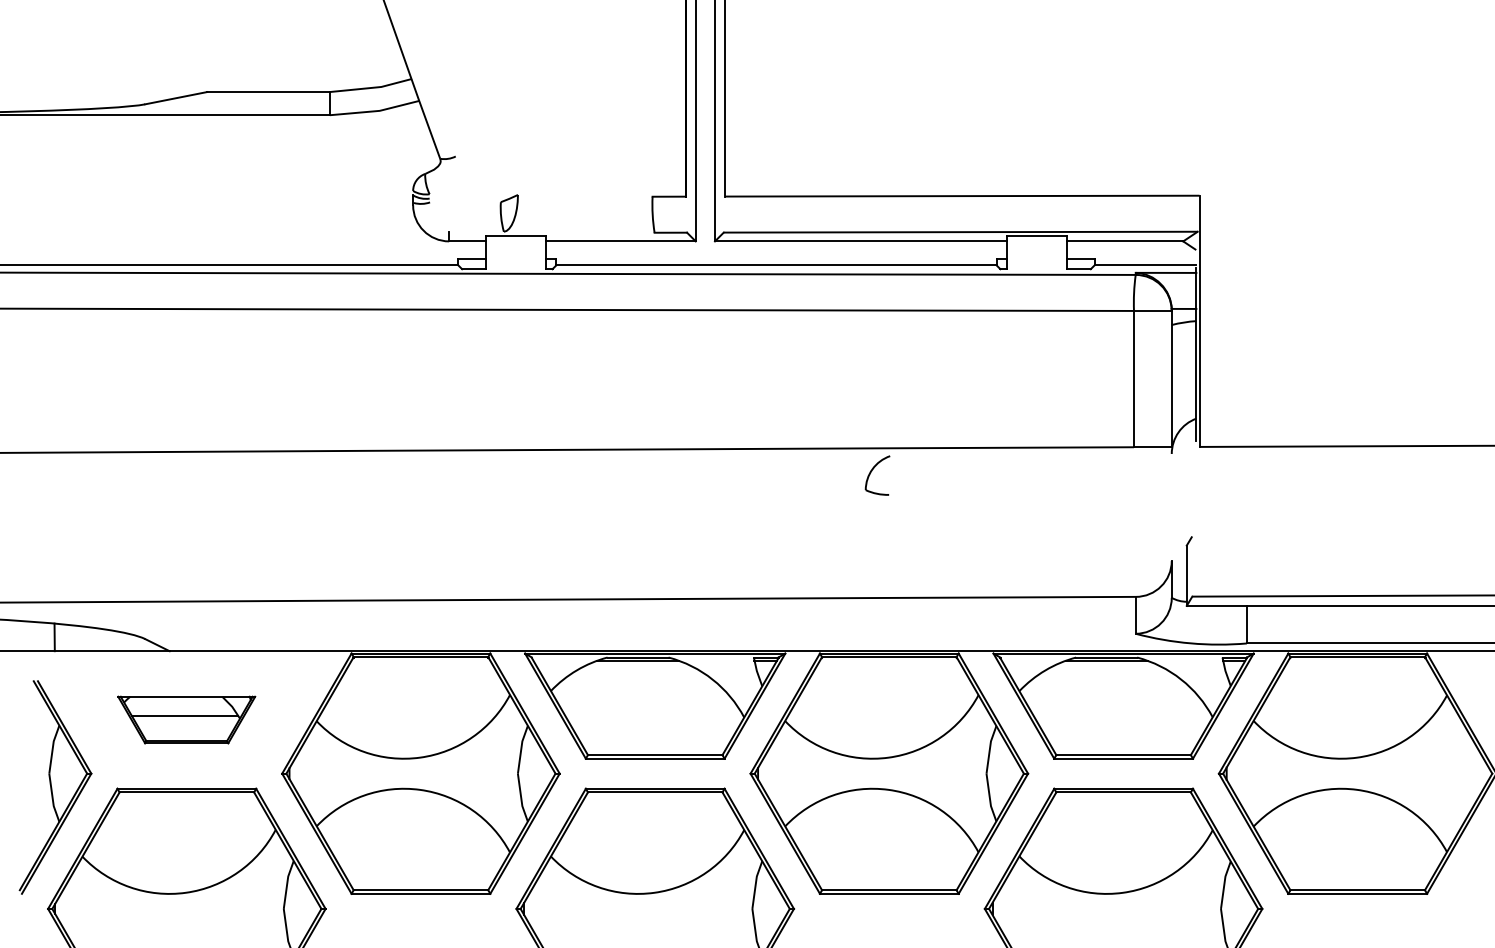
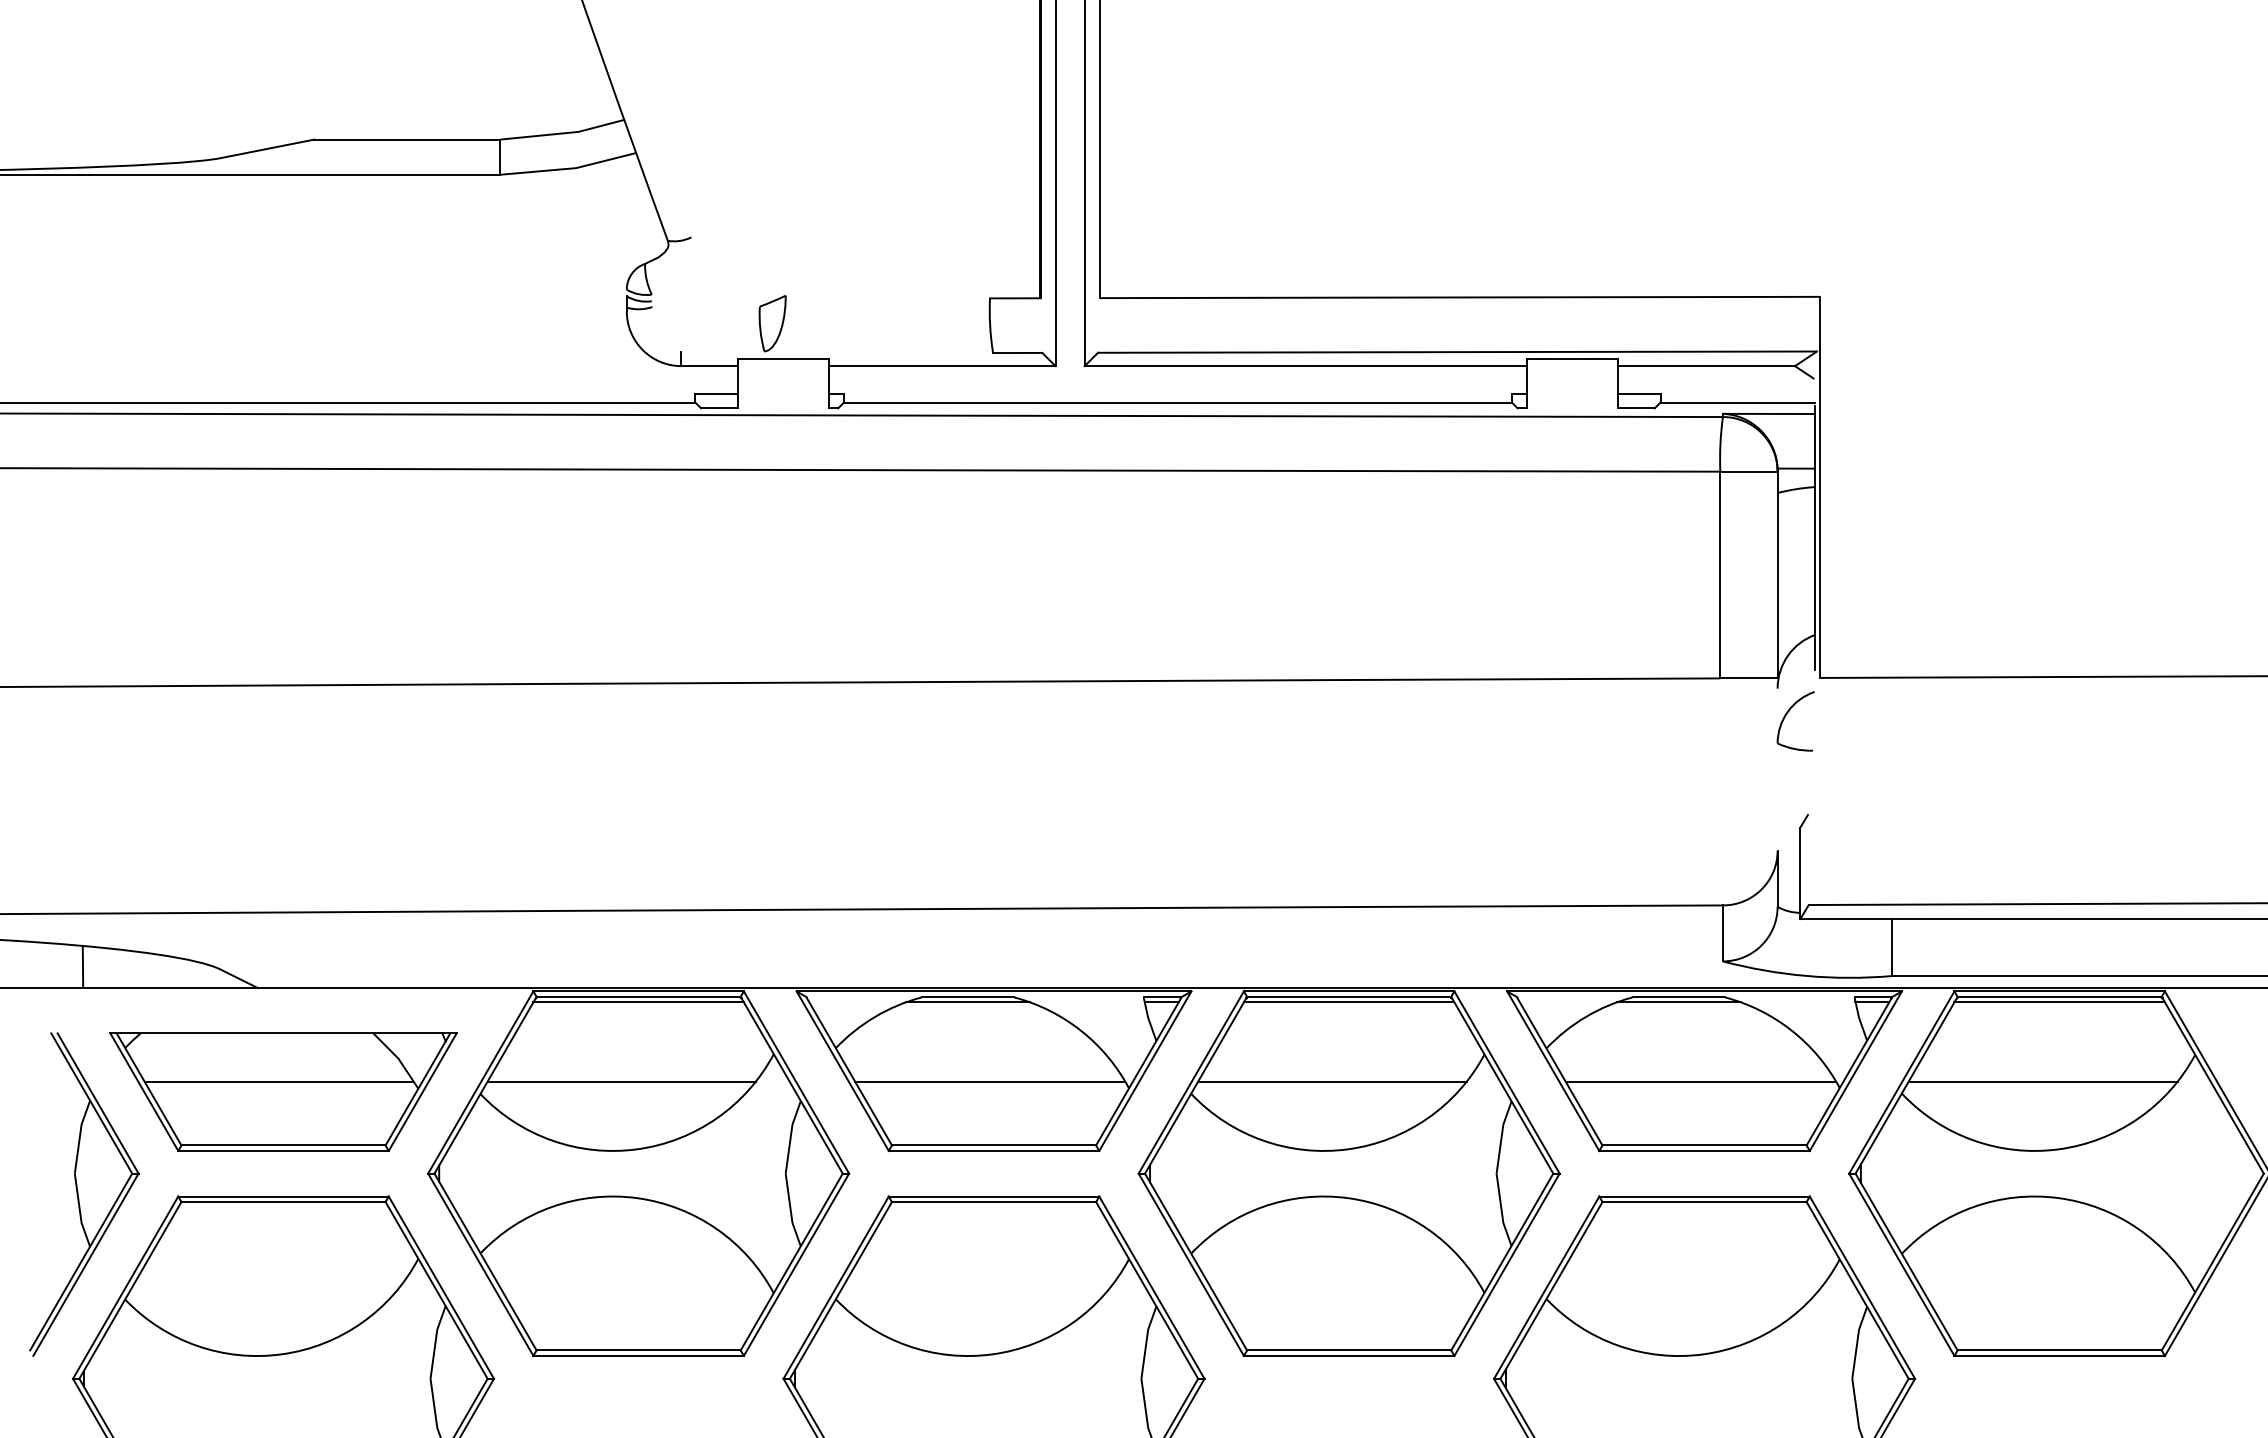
part: (872, 471) -> (1787, 715), moved
line: (420, 660) -> (637, 1001), added
line: (888, 660) -> (1347, 1001), added
line: (1357, 660) -> (2059, 1001), added
line: (409, 712) -> (621, 1080), added
line: (652, 712) -> (989, 1080), added
line: (877, 712) -> (1331, 1080), added
line: (1120, 712) -> (1699, 1080), added
line: (1346, 712) -> (2042, 1080), added
part: (186, 719) -> (282, 1091), size x1.67

